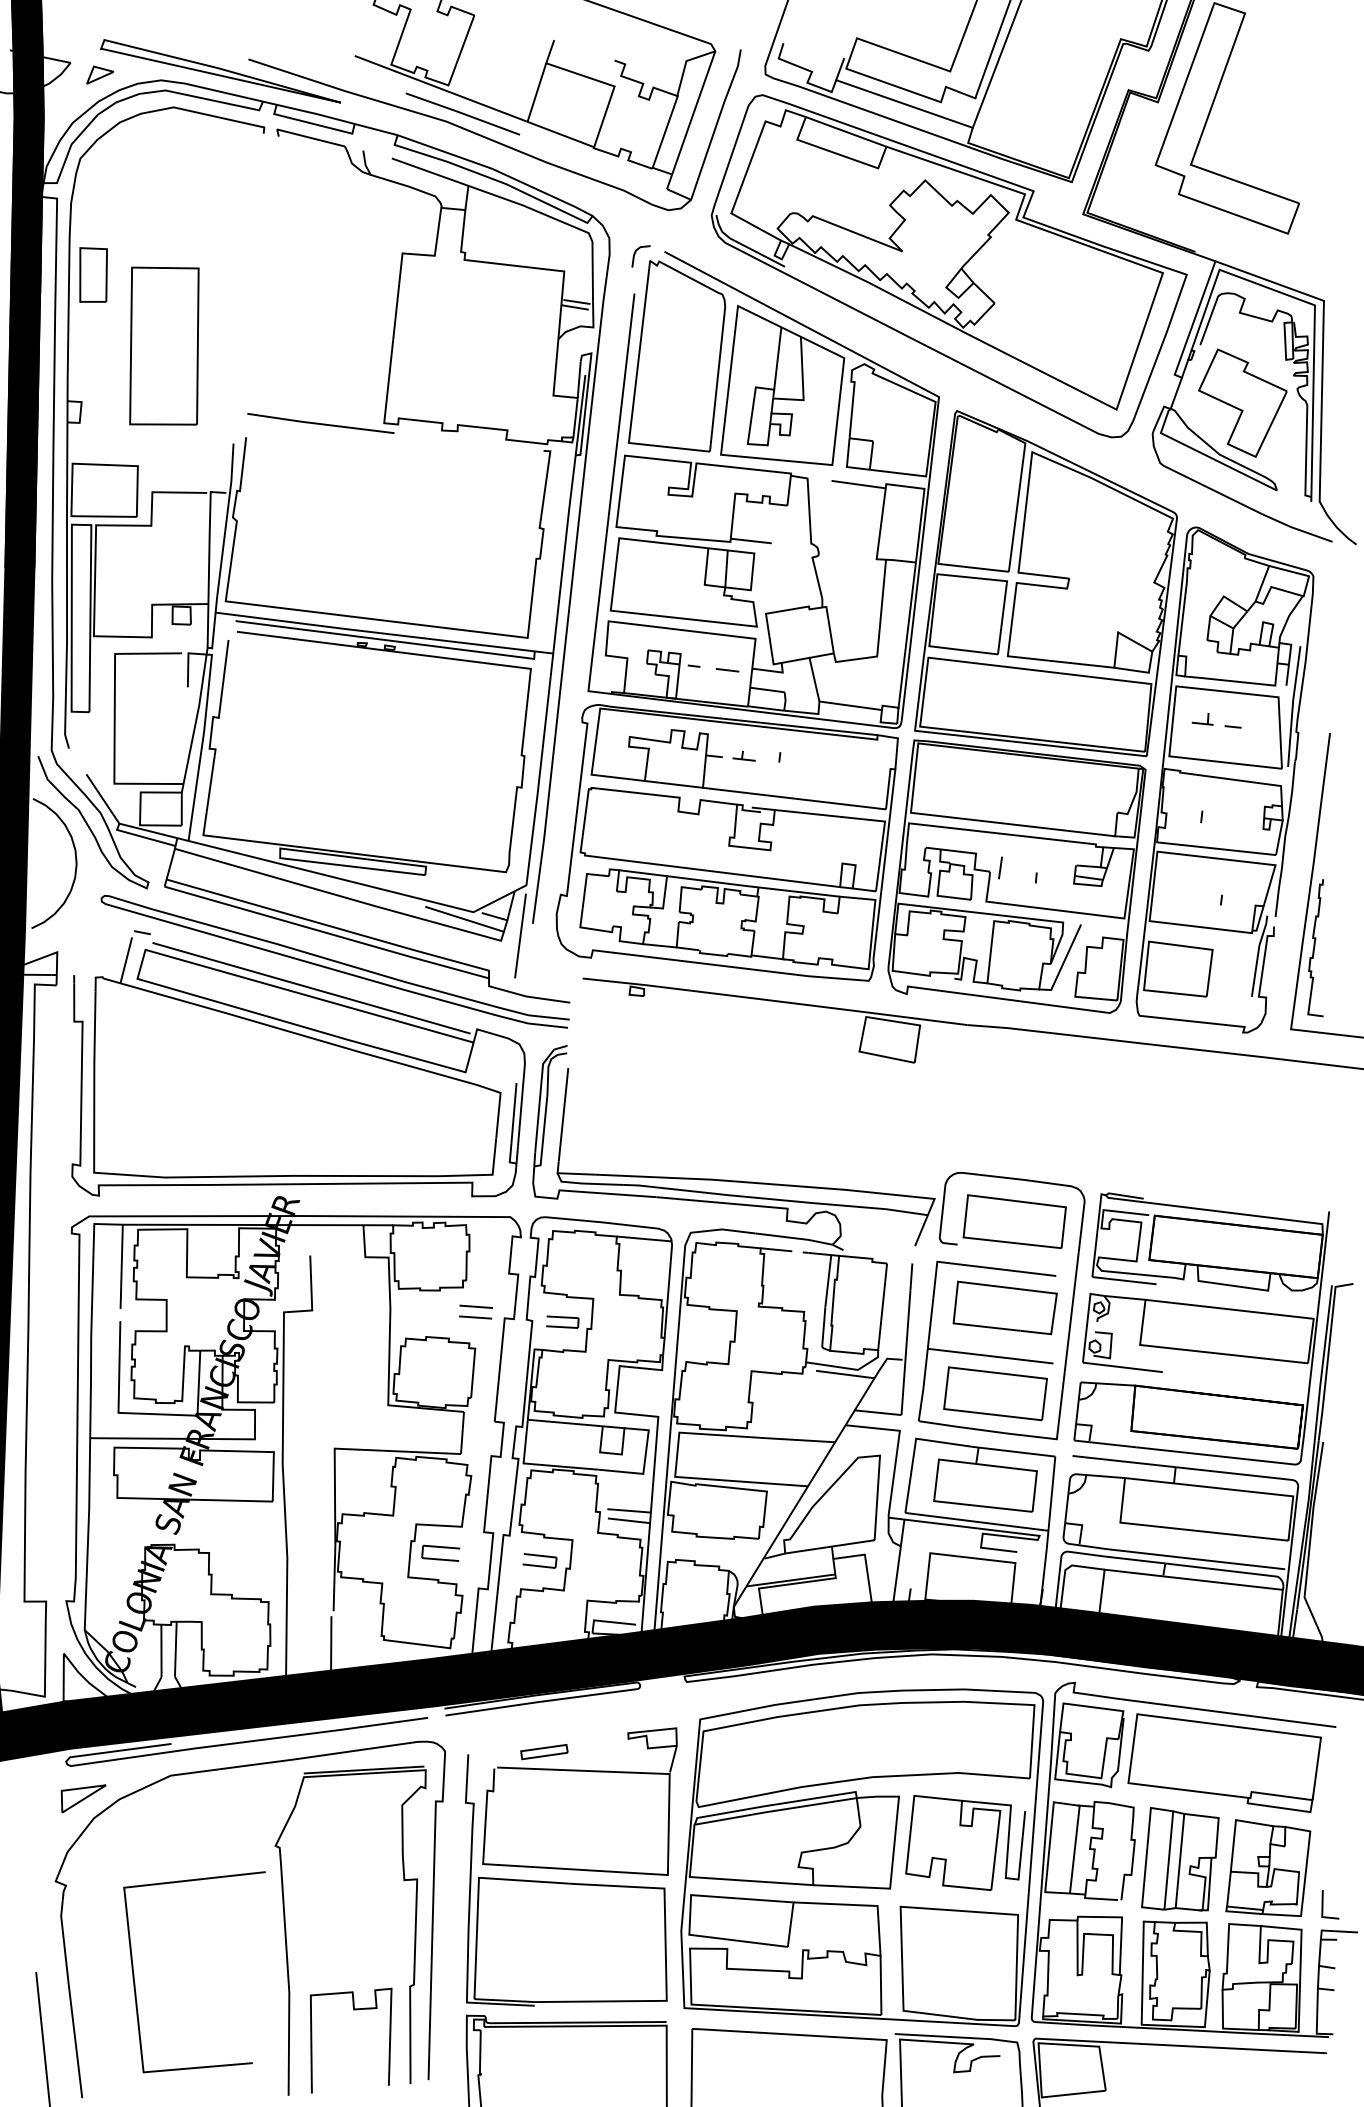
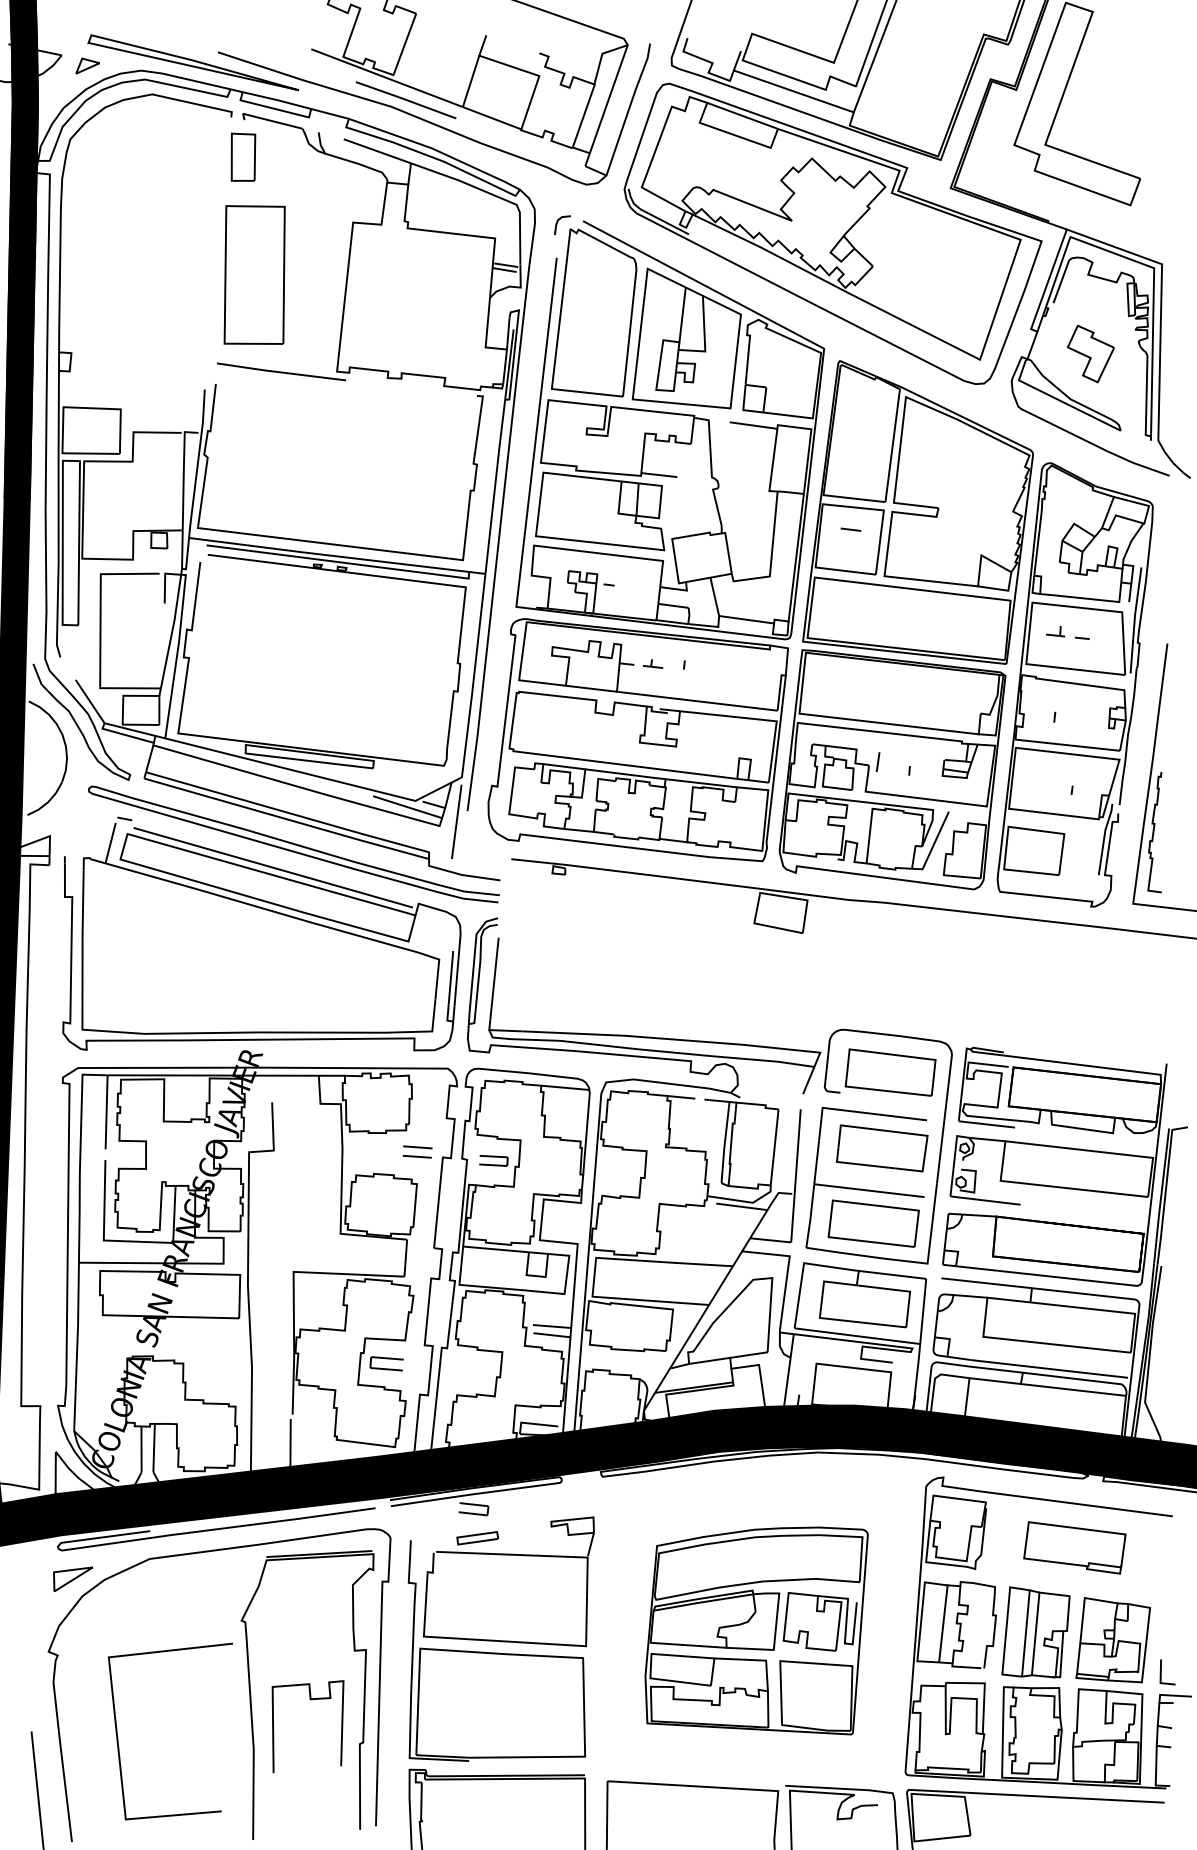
part: (93, 274) -> (243, 156), moved
part: (164, 345) -> (254, 274), moved
part: (1242, 402) -> (1090, 353), size x0.6
line: (727, 670) -> (850, 529), moved
part: (539, 1560) -> (473, 1508), moved
part: (1224, 1762) -> (1074, 1547), size x0.6
part: (861, 1857) -> (756, 1630), size x0.7
curve: (353, 2010) -> (310, 1700), moved

